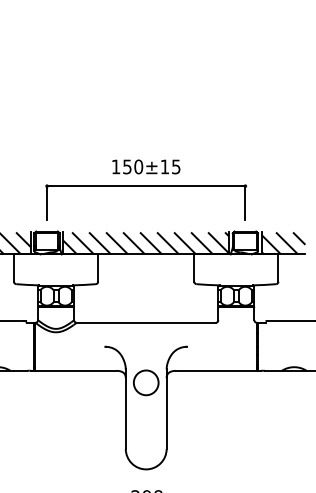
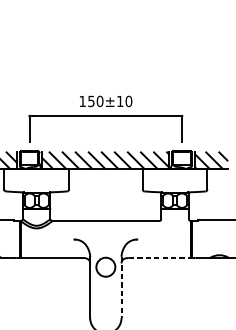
text: (175, 166) -> (128, 101), 150±15 -> 150±10
line: (216, 370) -> (159, 257), solid -> dashed
line: (166, 409) -> (121, 287), solid -> dashed

